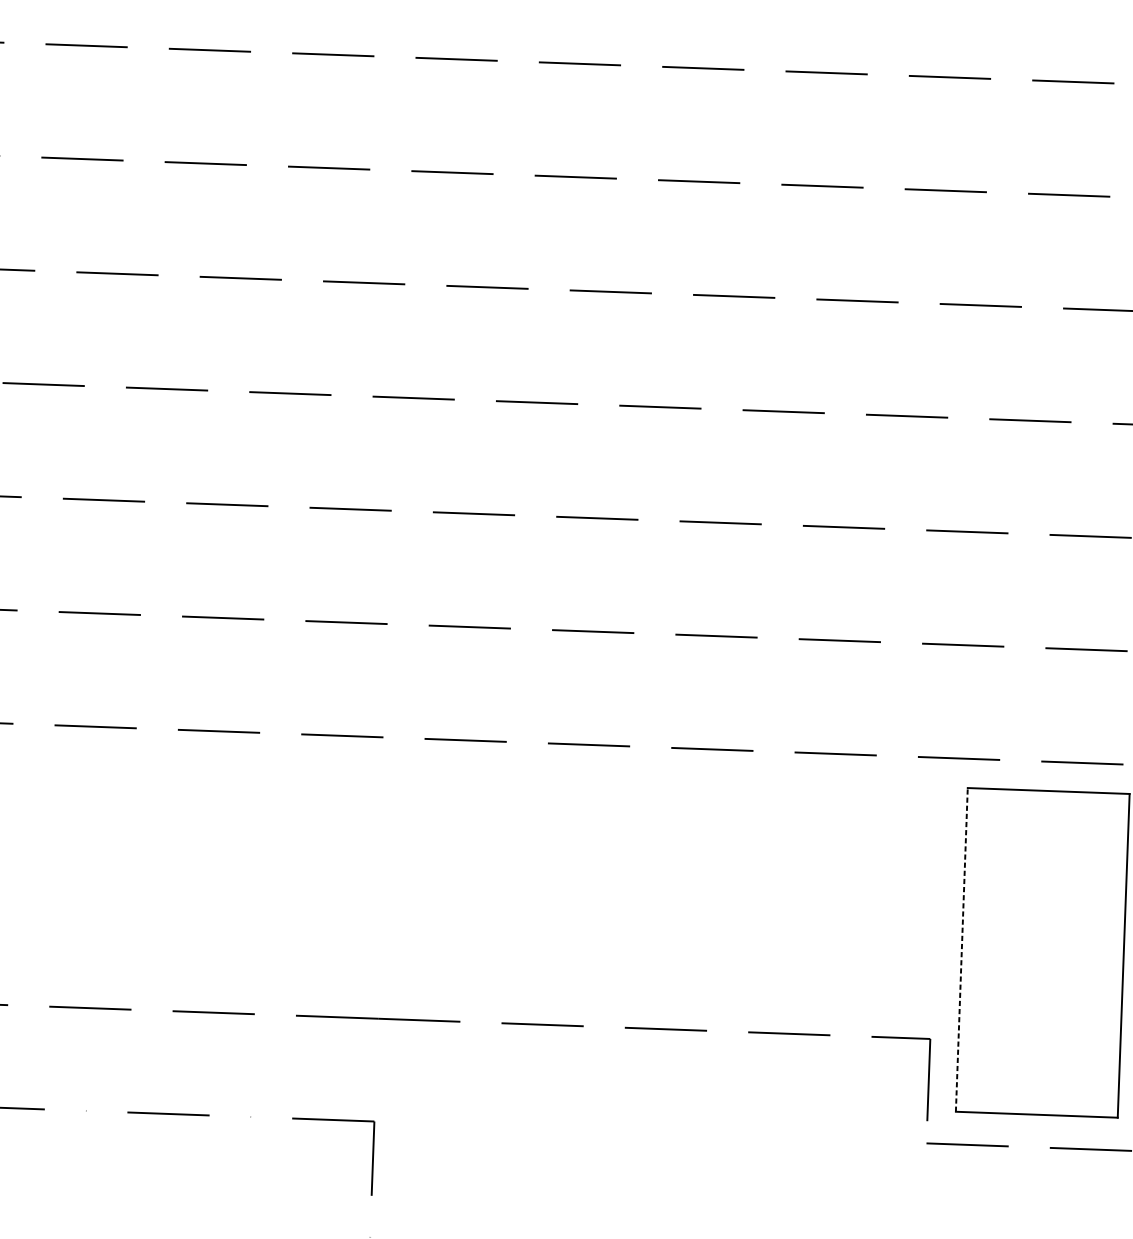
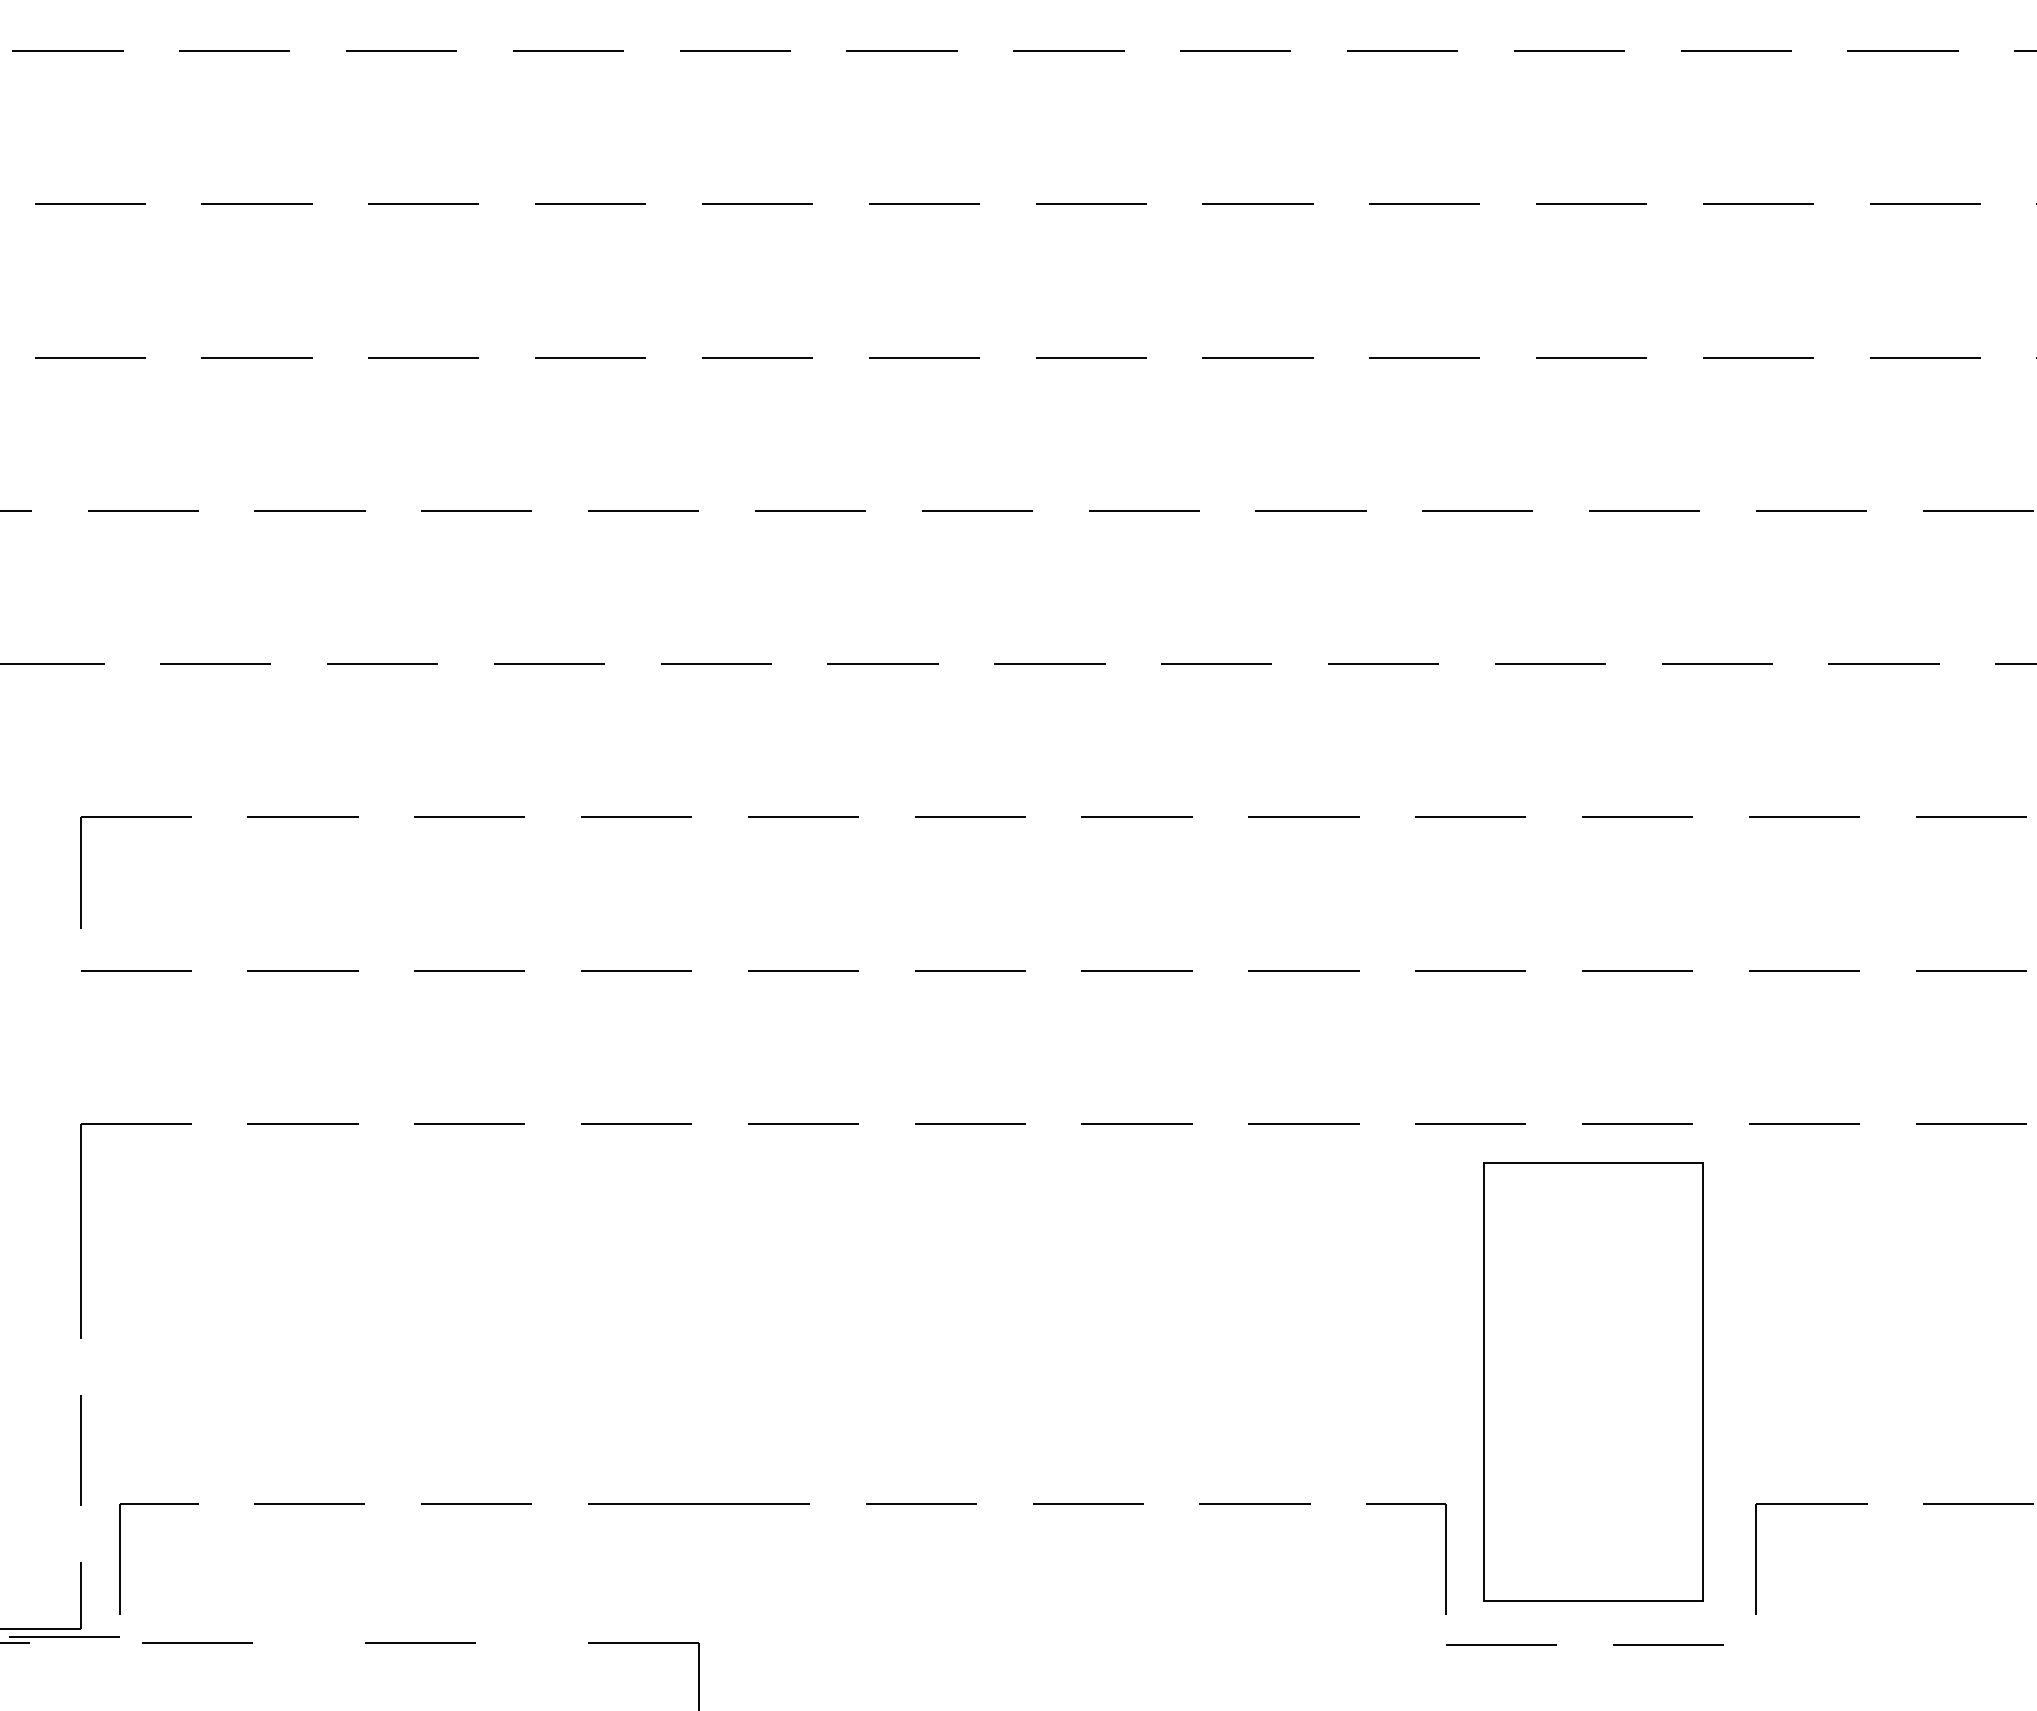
line: (962, 950) -> (1484, 1382), dashed -> solid

